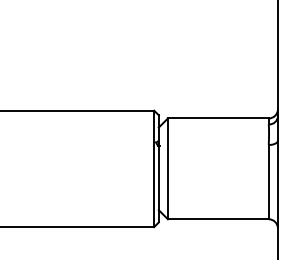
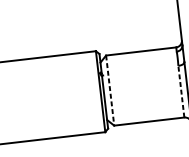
line: (167, 169) -> (109, 91), solid -> dashed
line: (268, 181) -> (181, 91), solid -> dashed

